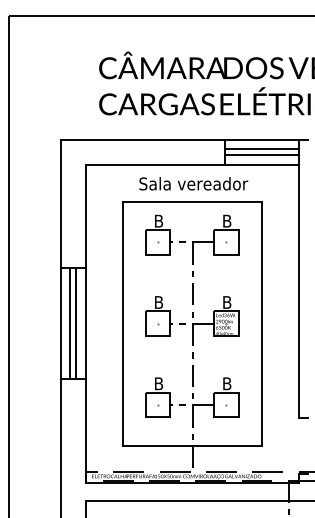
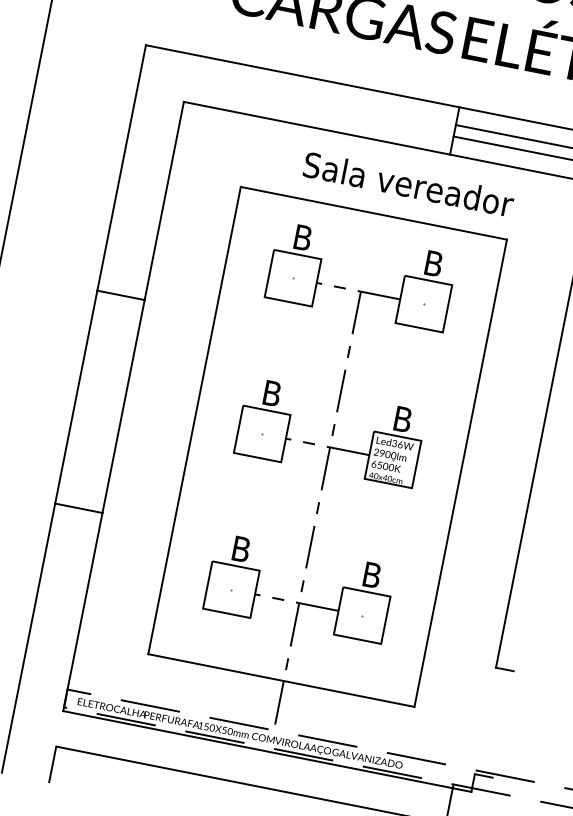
text: (193, 183) -> (408, 183), moved
line: (70, 323) -> (94, 400), removed
line: (76, 323) -> (106, 402), removed

